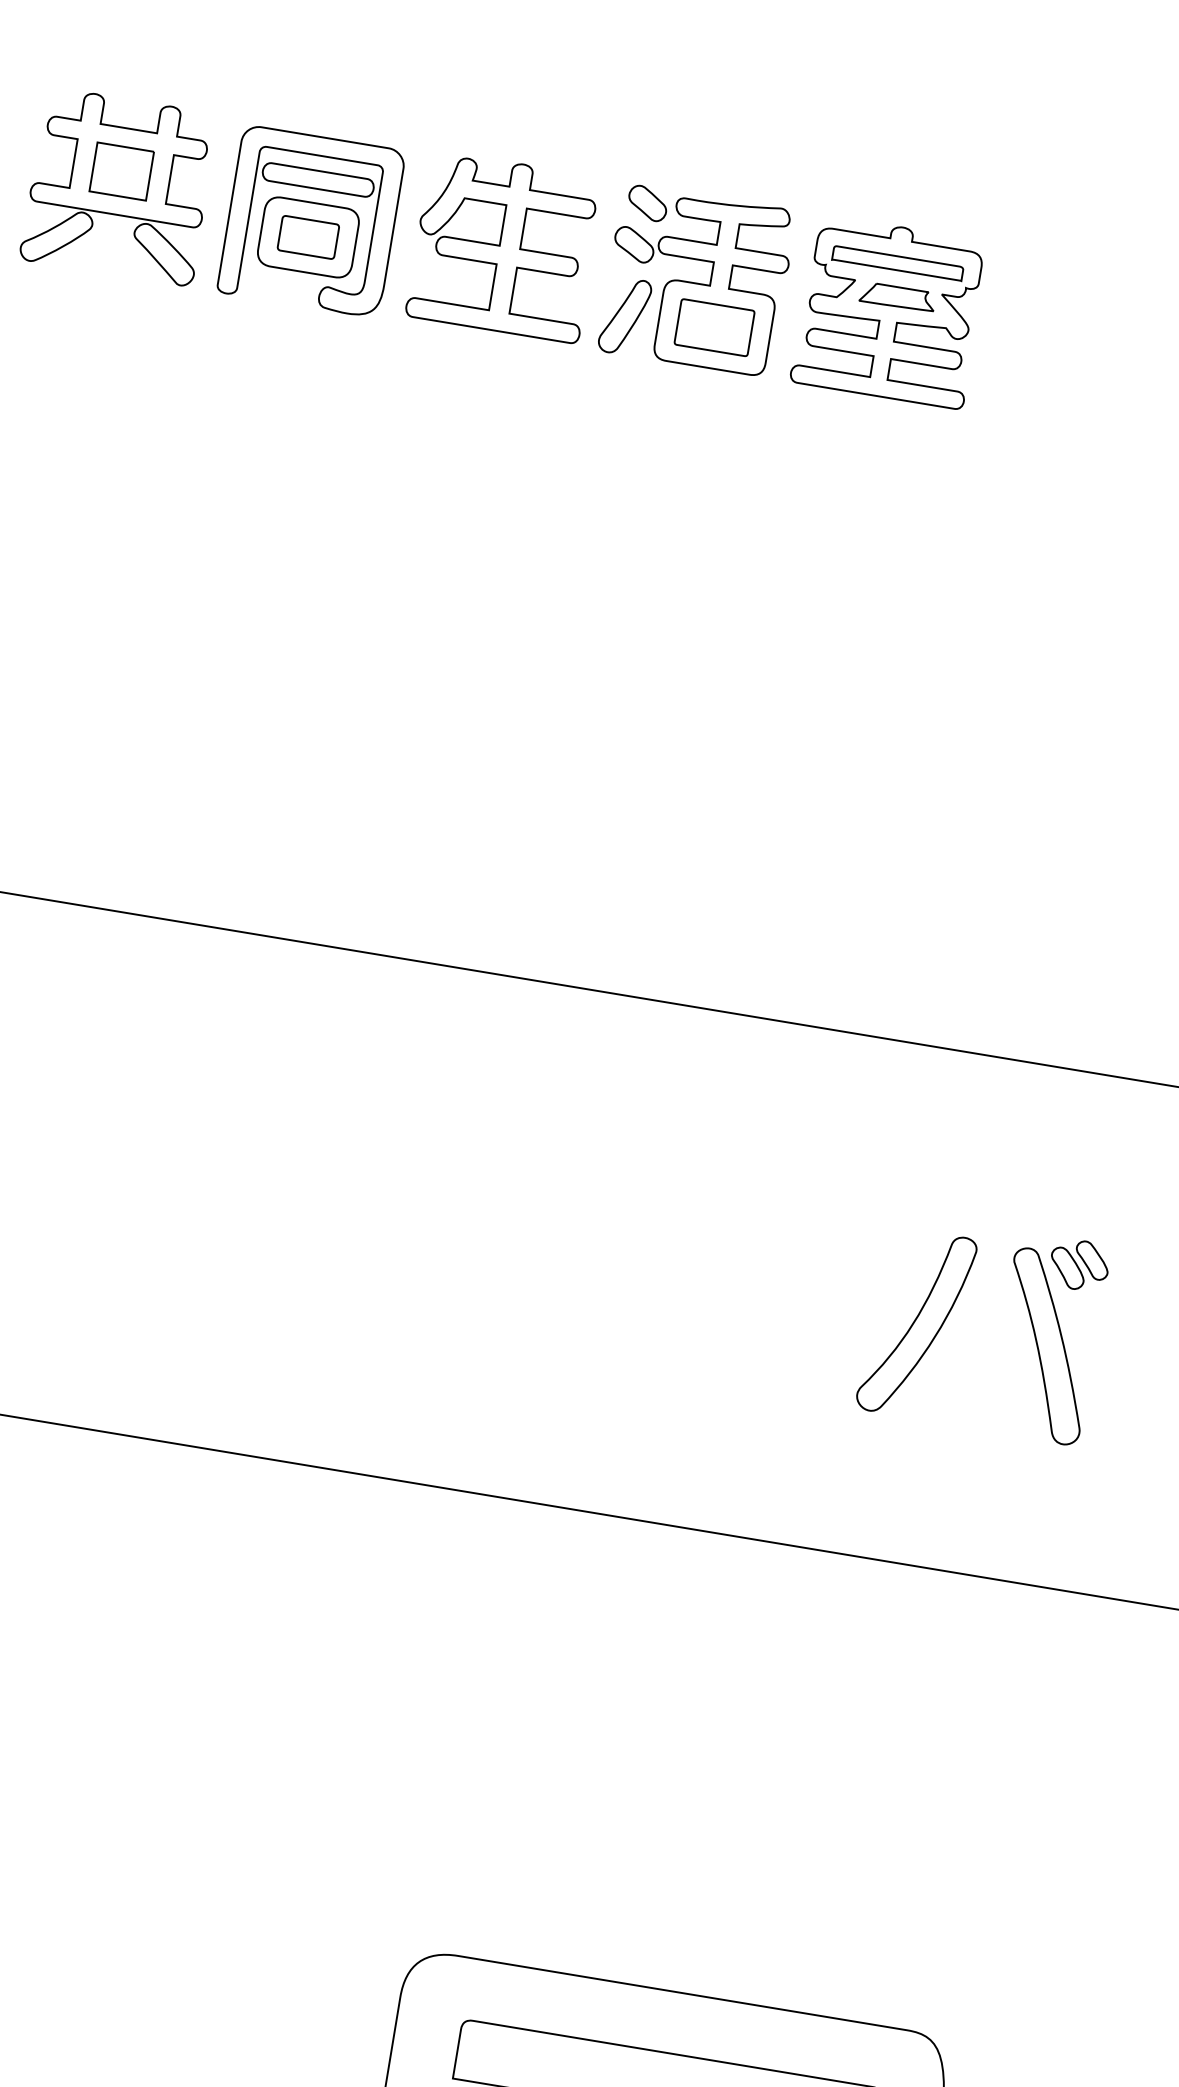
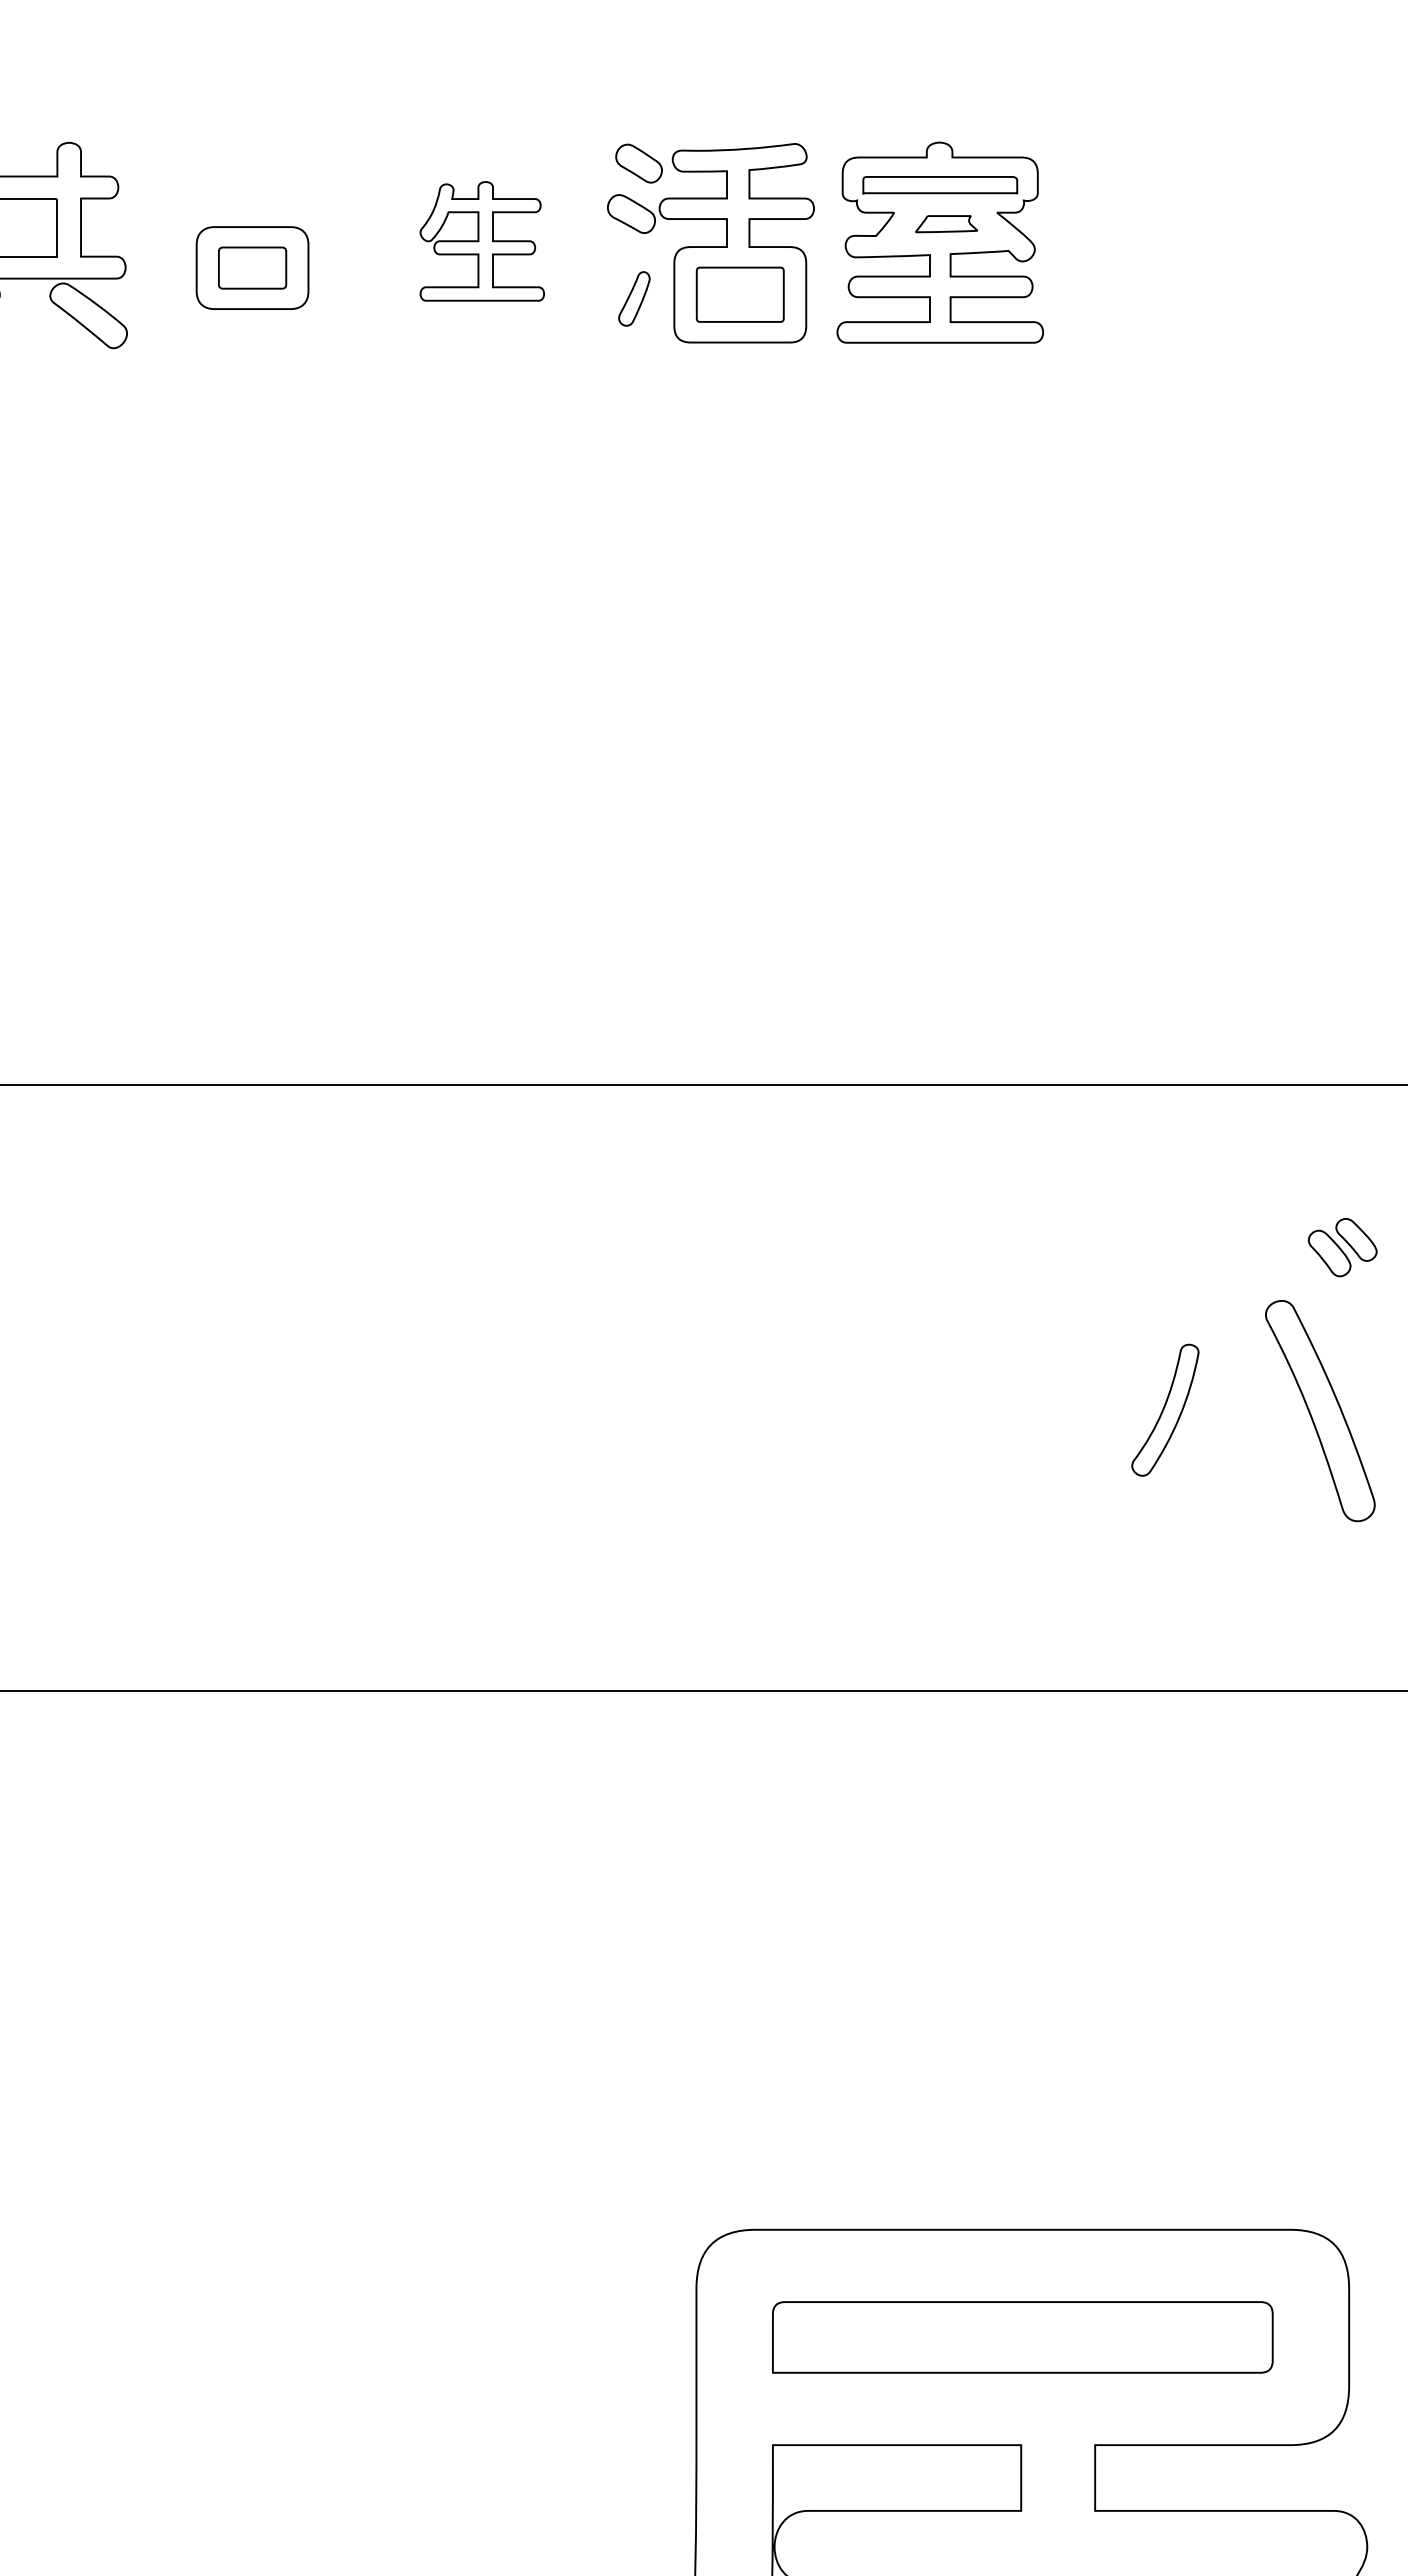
part: (316, 189) -> (252, 211), removed
part: (505, 247) -> (482, 241), size x0.6
part: (897, 296) -> (946, 223), size x0.7
part: (625, 316) -> (634, 298), size x0.6
part: (1079, 1265) -> (1342, 1247), moved
part: (916, 1324) -> (1165, 1410), size x0.6

